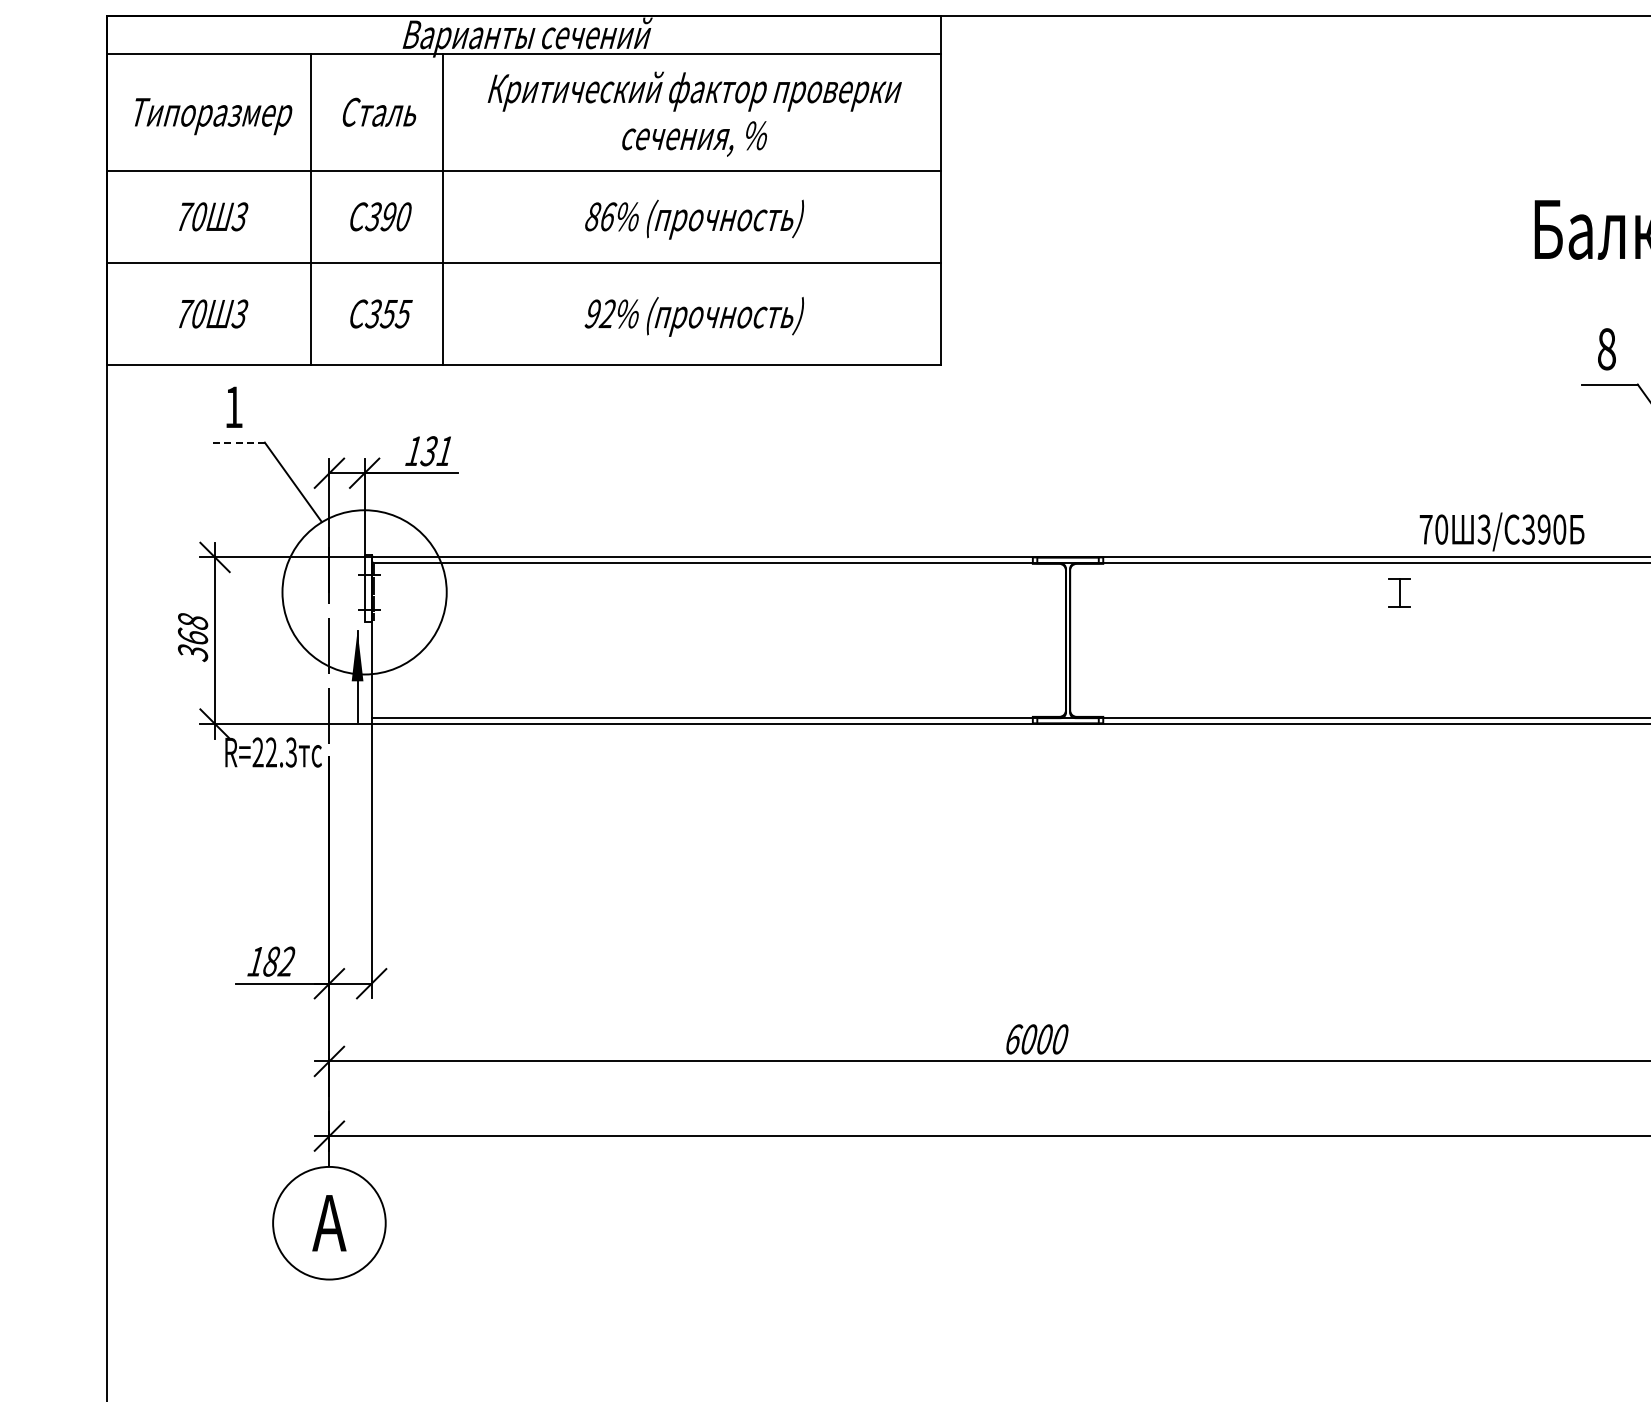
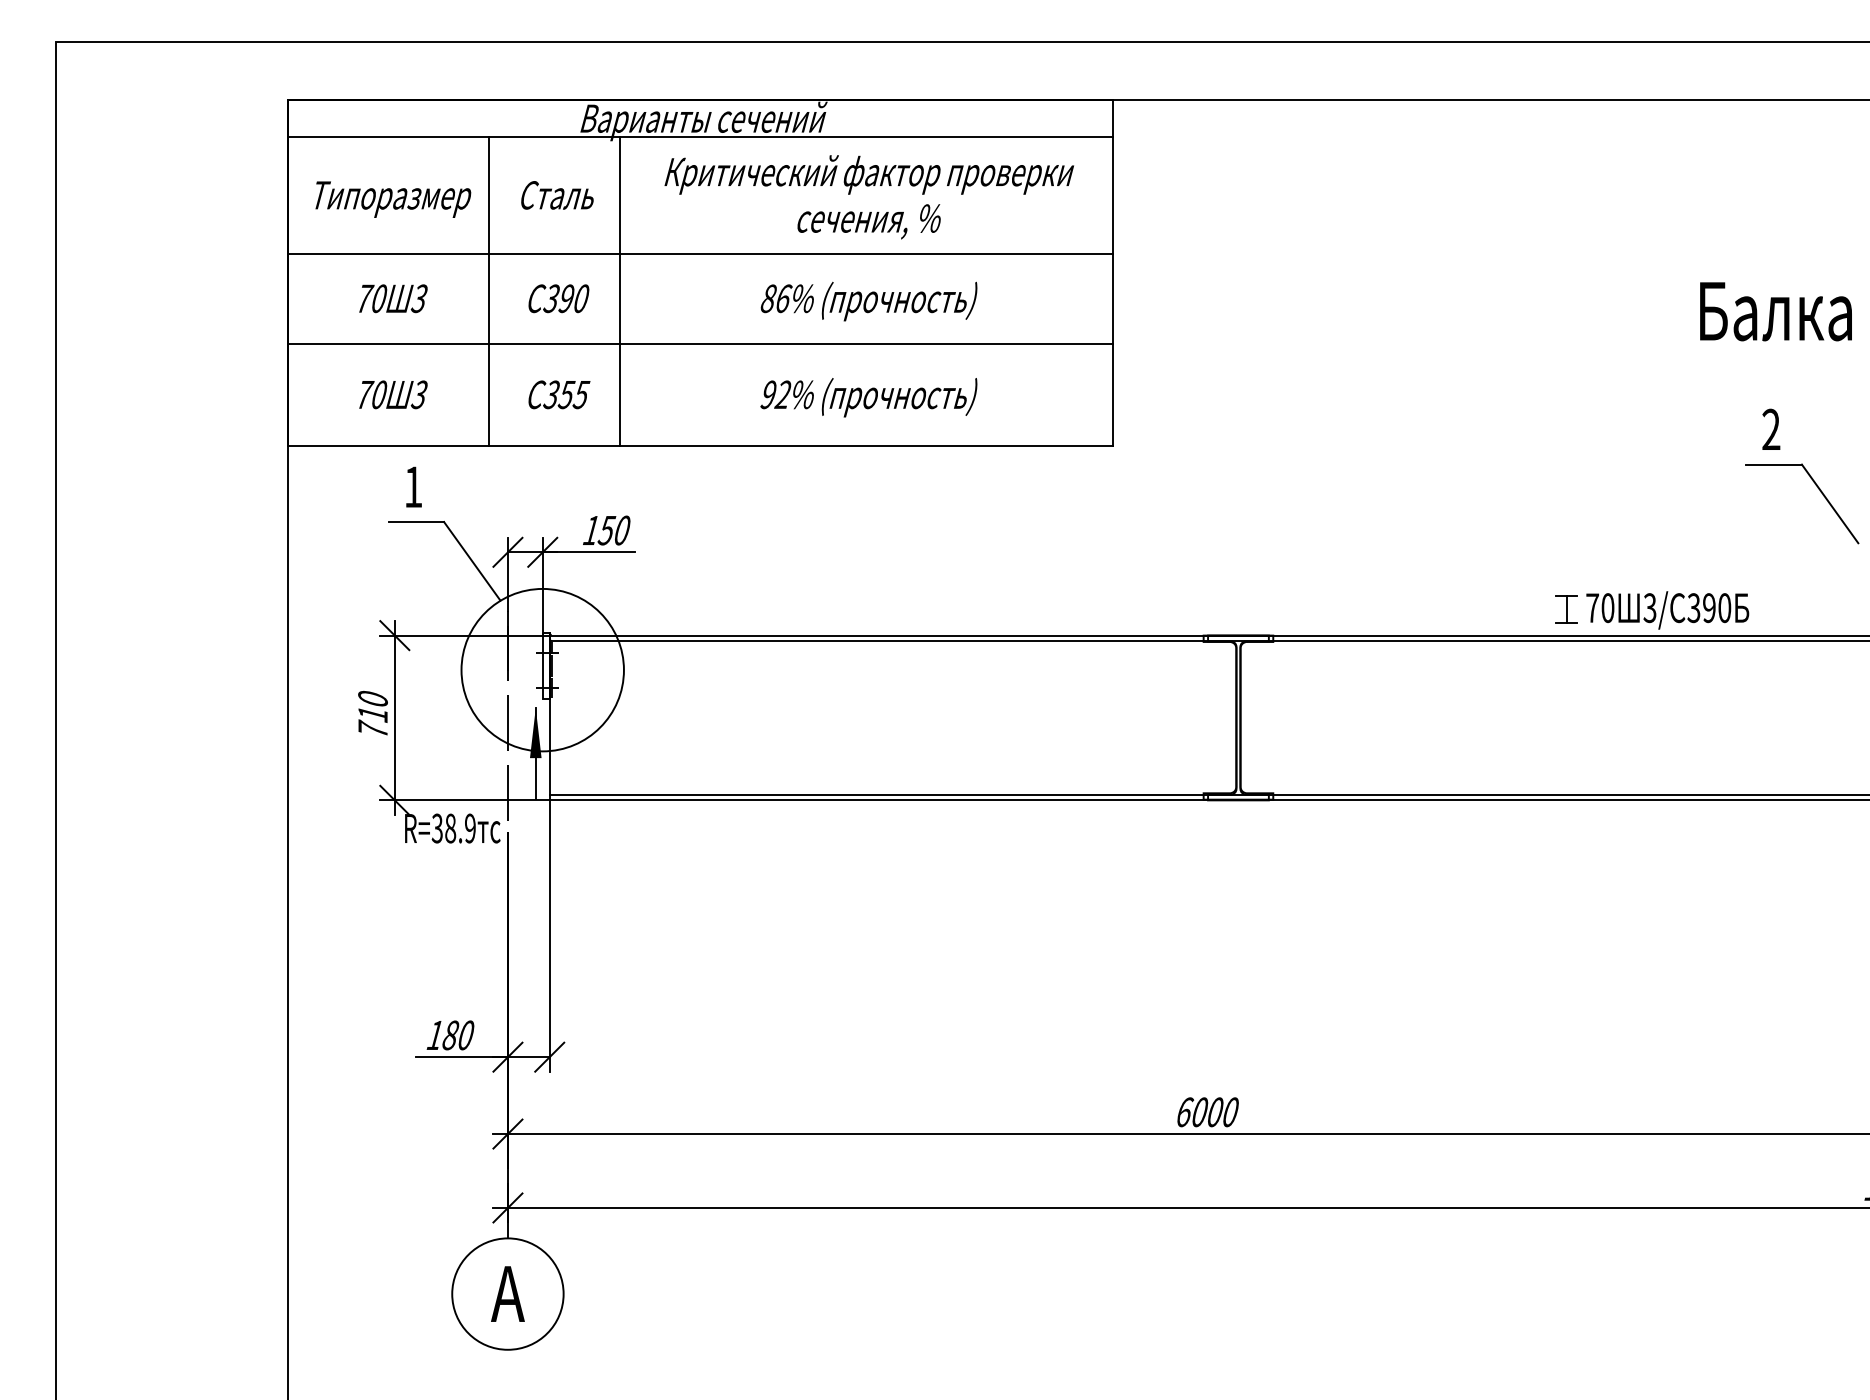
text: (1607, 349) -> (1771, 429), 8 -> 2
line: (236, 443) -> (416, 522), dashed -> solid
text: (436, 451) -> (613, 530), 131 -> 150
part: (1399, 592) -> (1566, 609), moved
text: (192, 637) -> (372, 714), 368 -> 710
text: (274, 752) -> (453, 828), R=22.3 -> R=38.9
text: (286, 961) -> (465, 1035), 182 -> 180

